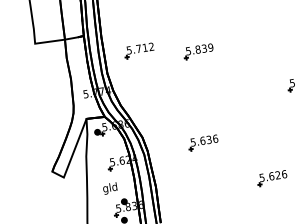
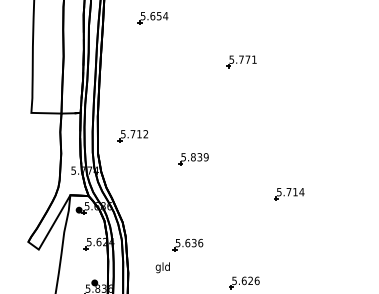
part: (198, 51) -> (193, 159), moved
part: (202, 143) -> (187, 245), moved
text: (109, 188) -> (162, 267), moved

